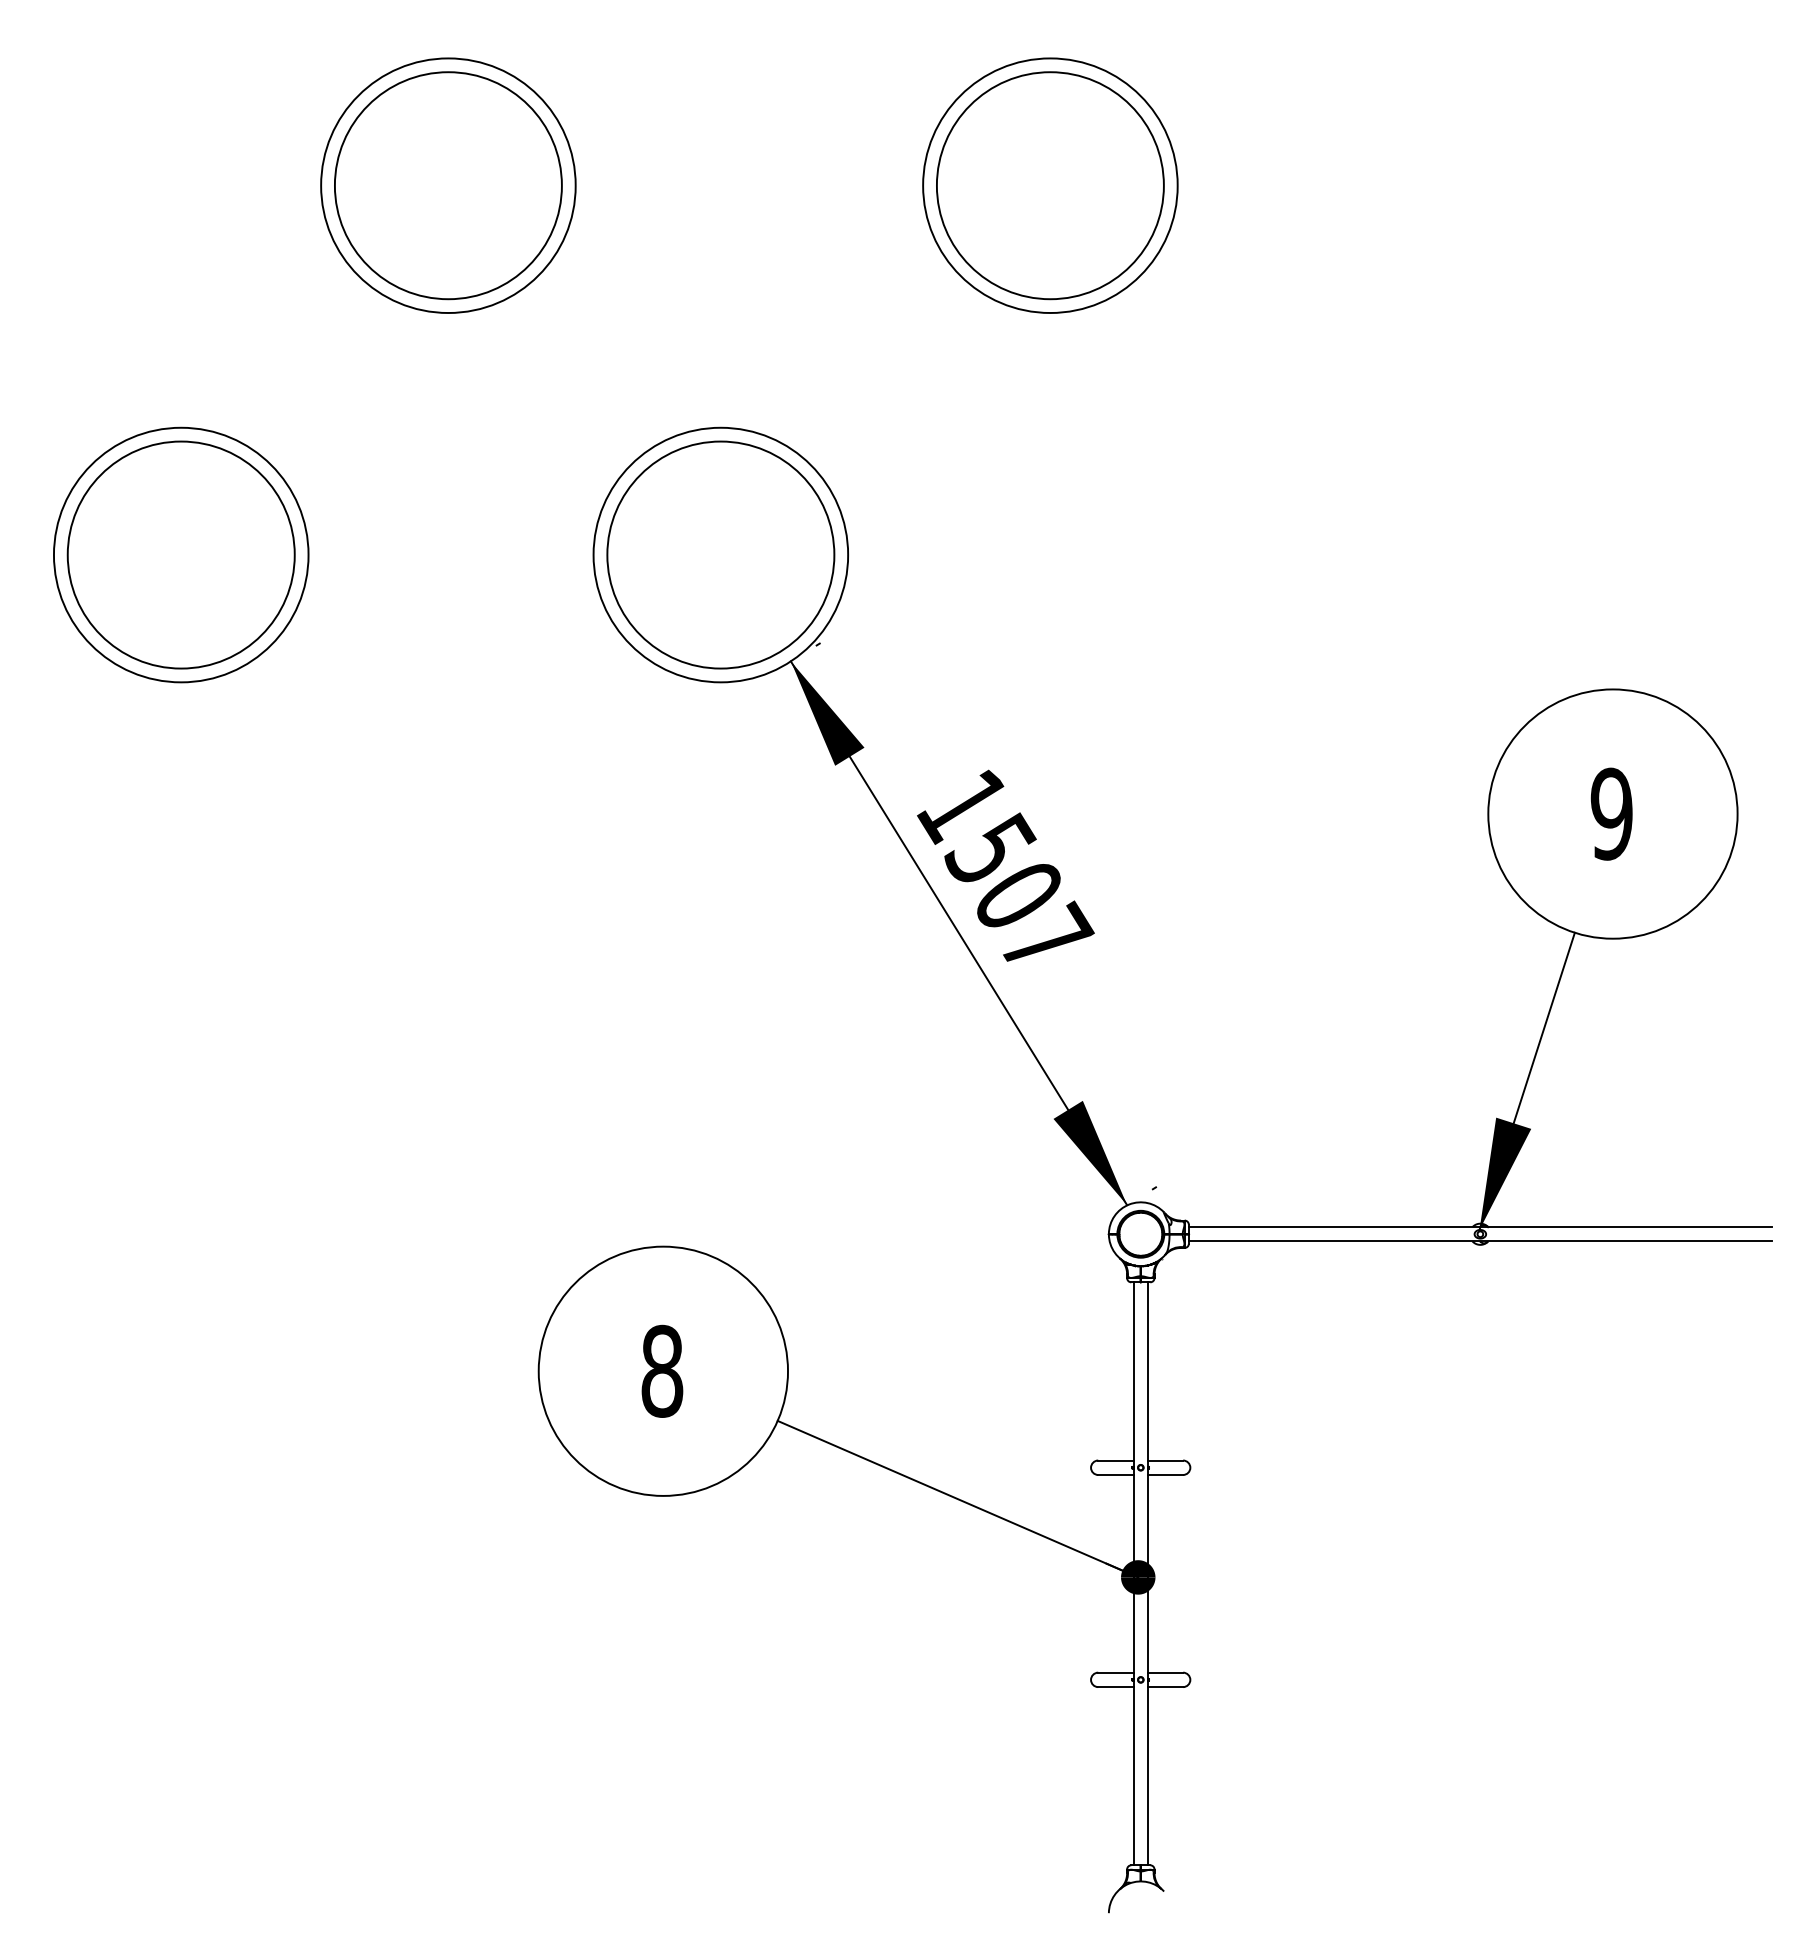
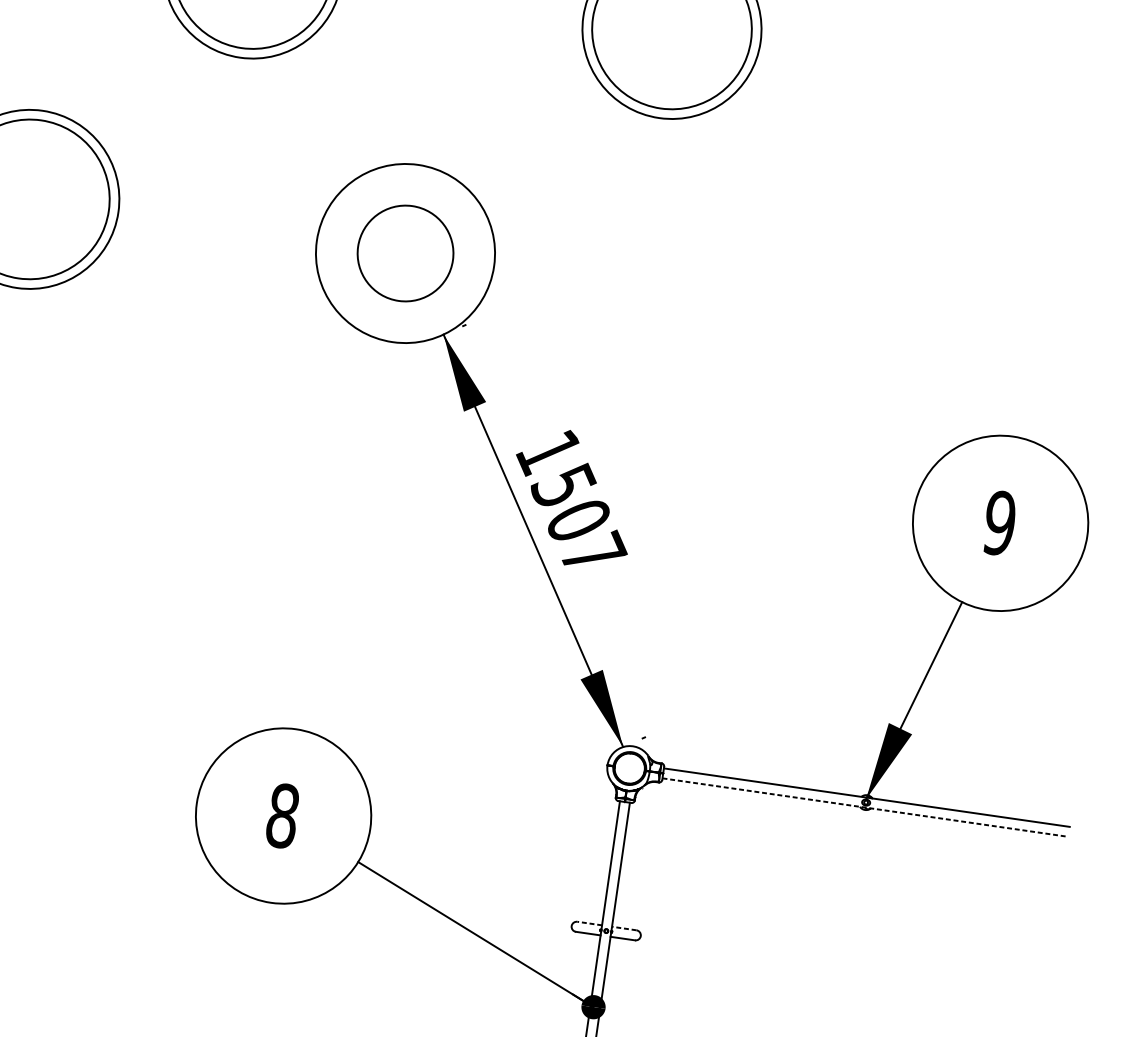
circle: (720, 554) -> (405, 253), size x0.6
line: (1480, 1241) -> (865, 807), solid -> dashed
line: (1115, 1460) -> (589, 923), solid -> dashed
line: (1165, 1460) -> (624, 928), solid -> dashed

